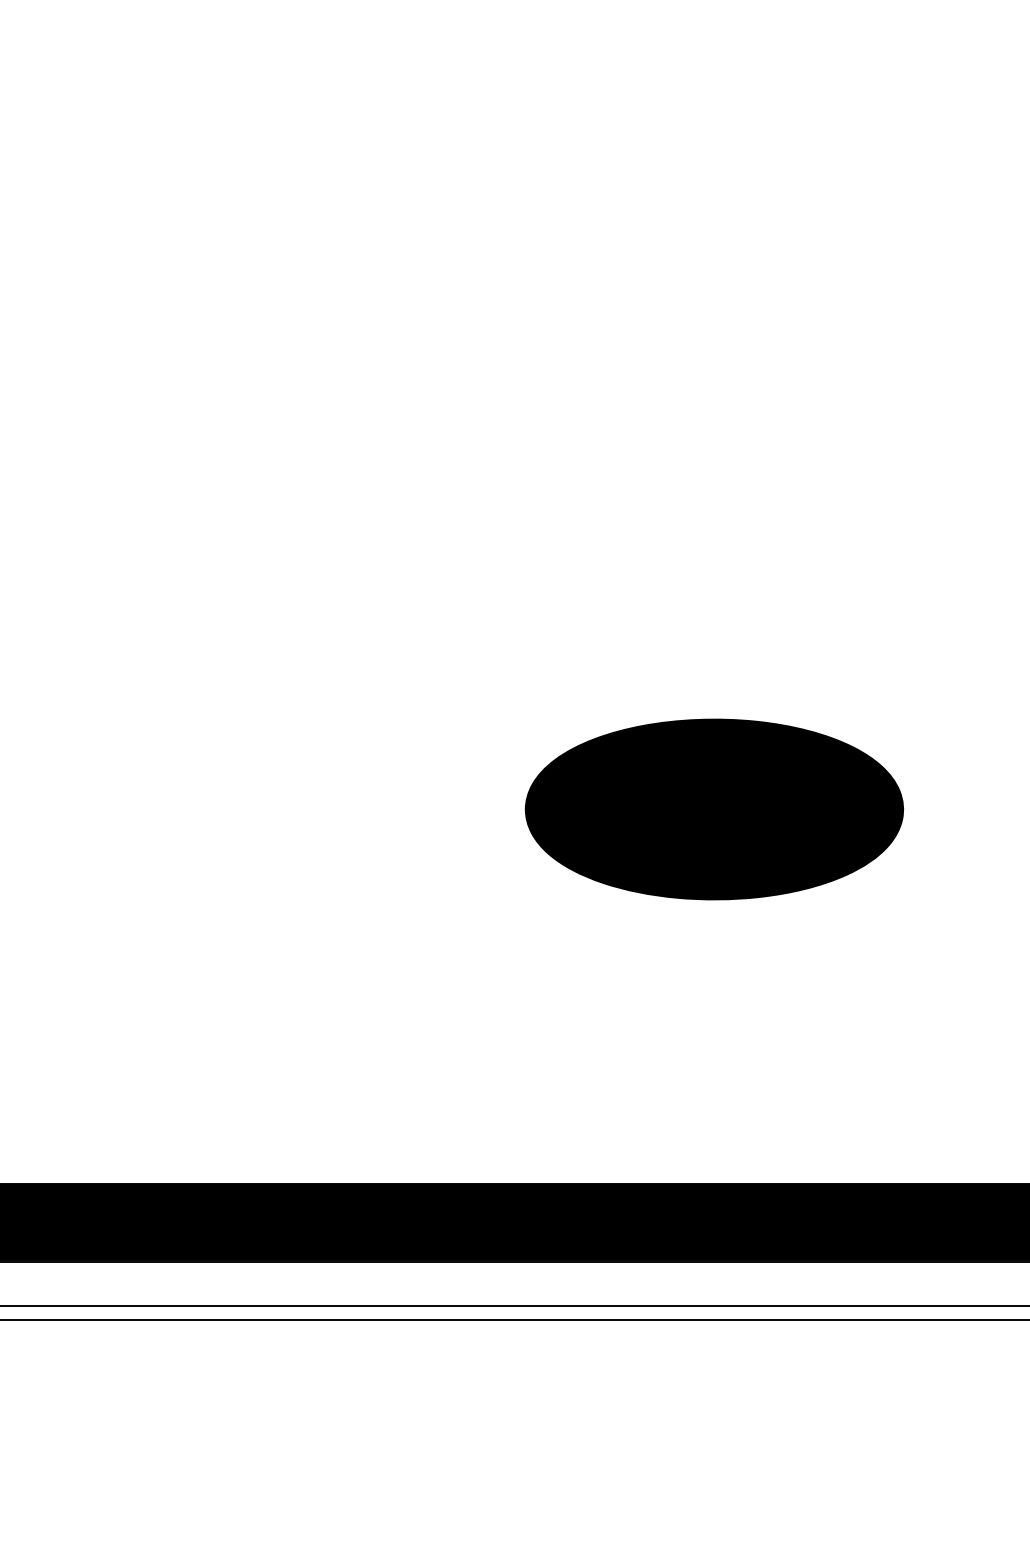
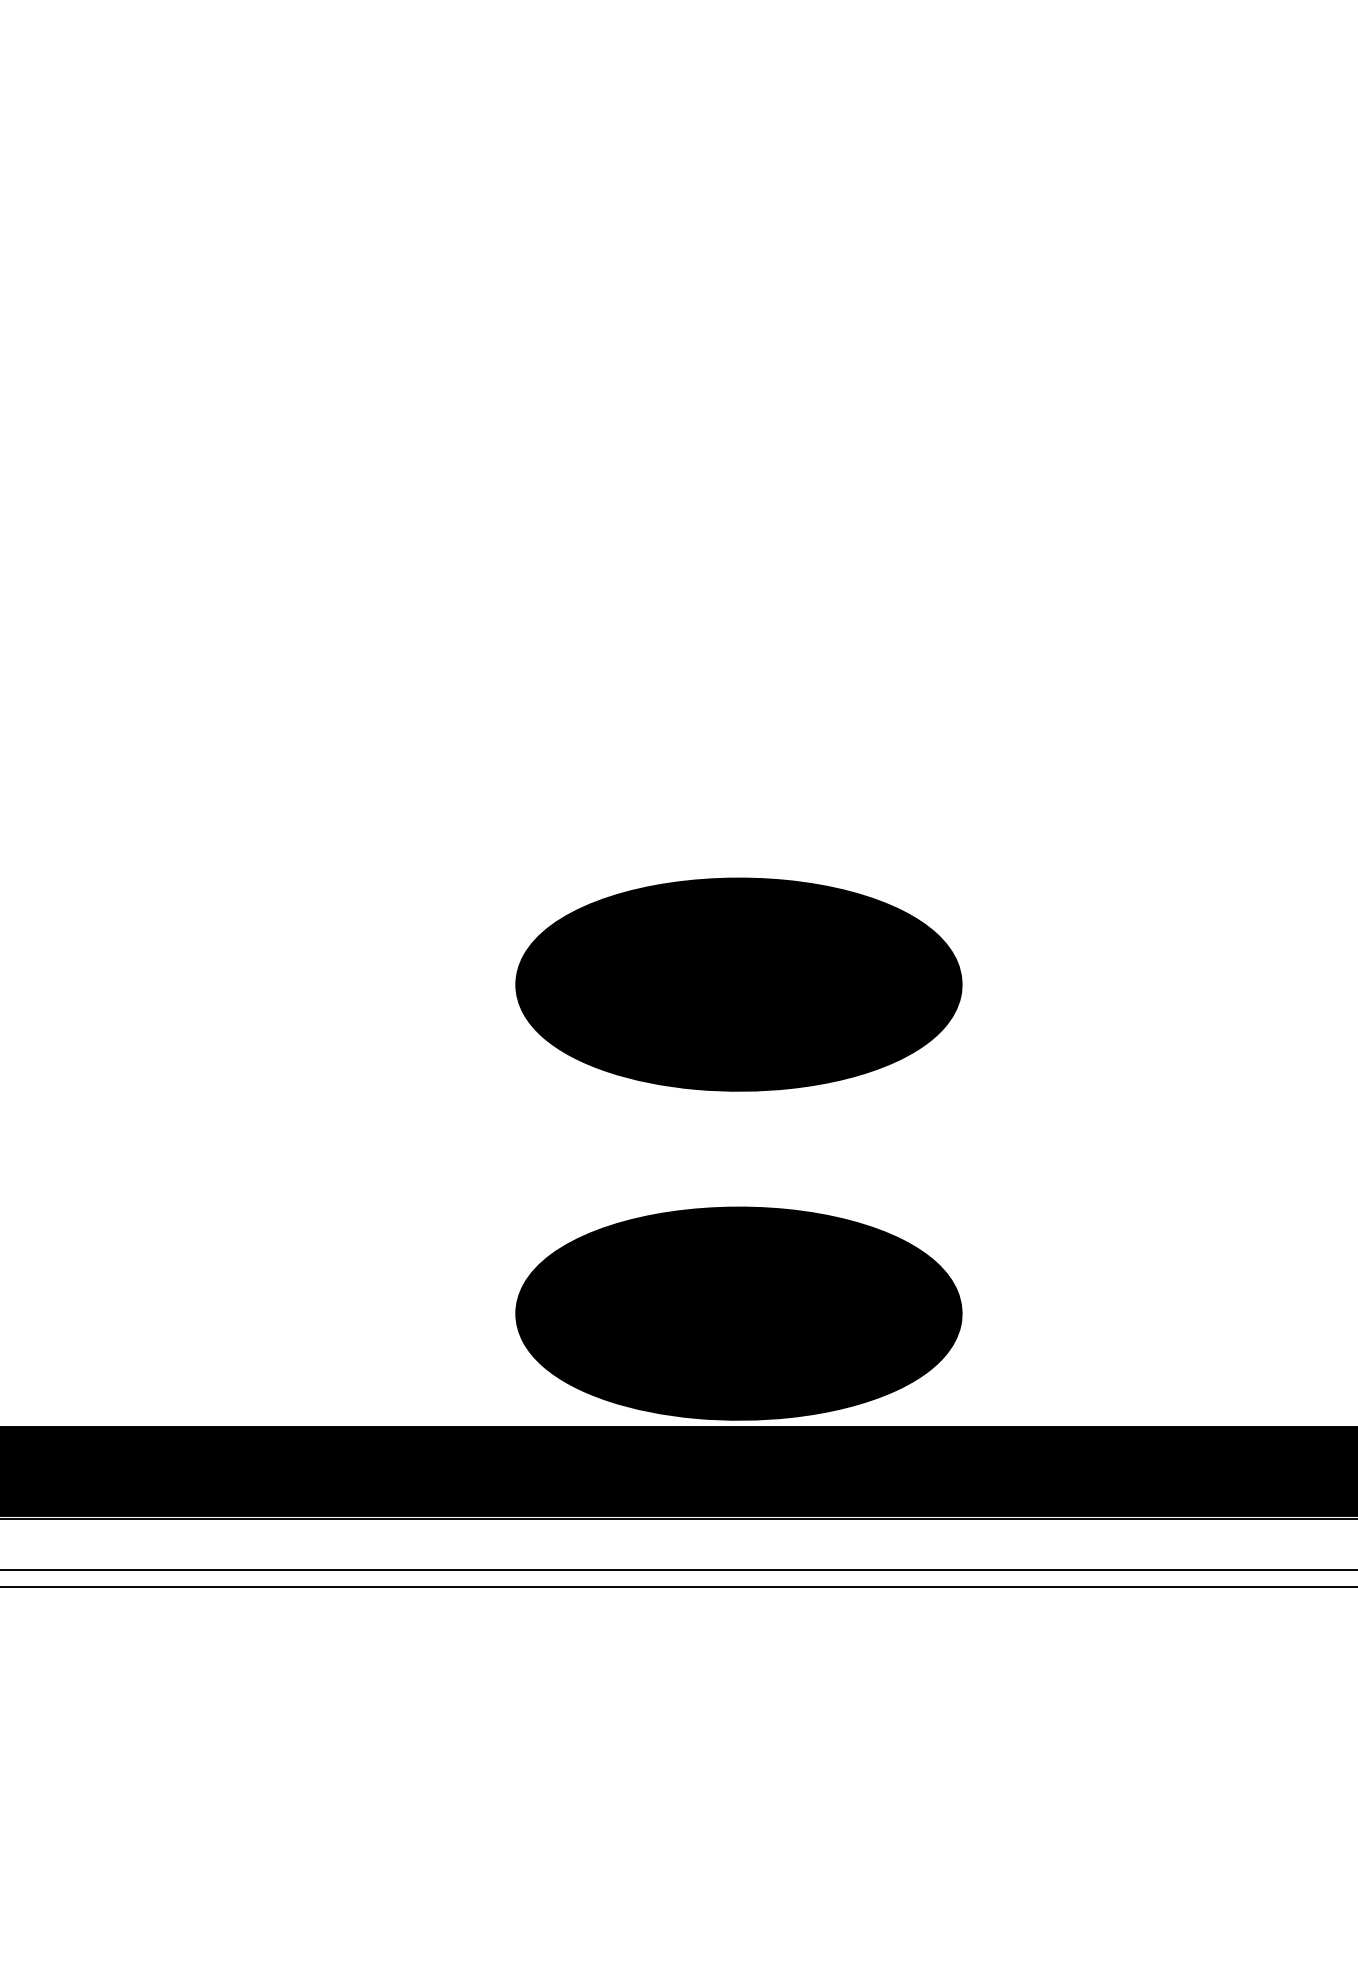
part: (714, 1088) -> (738, 1313), added

